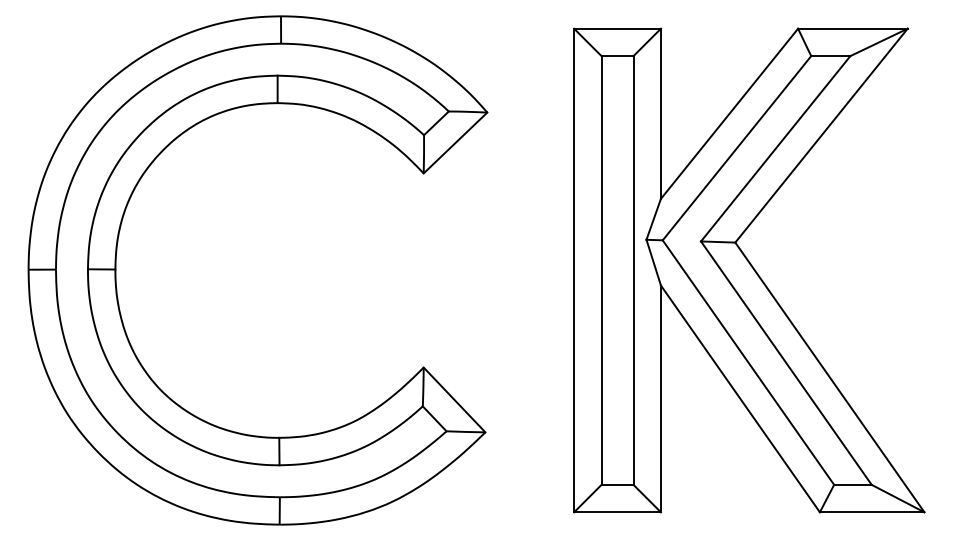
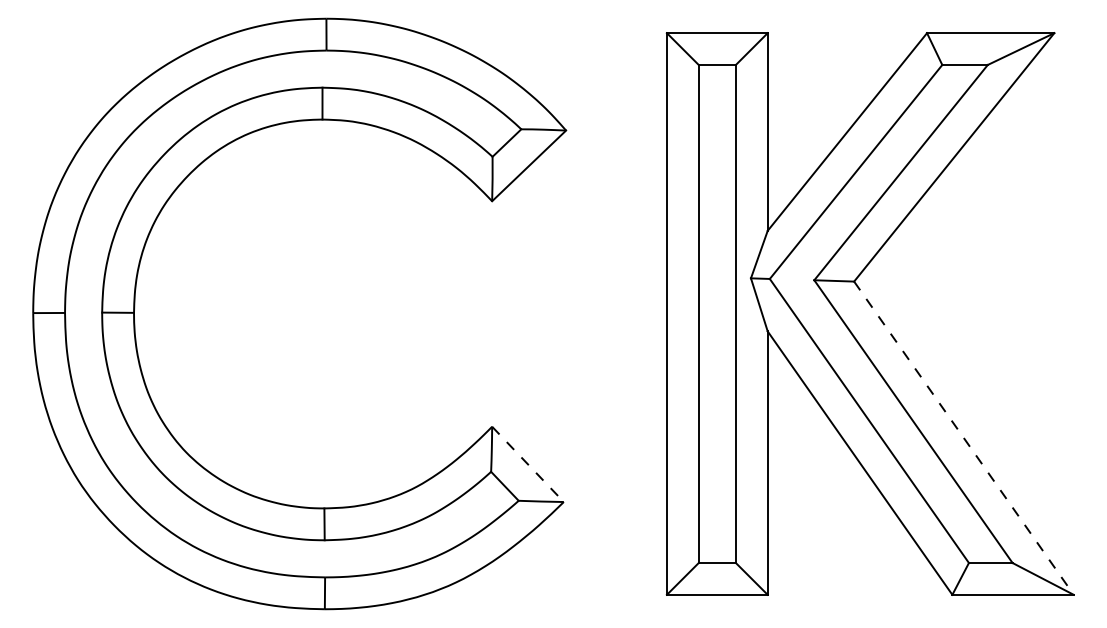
line: (829, 377) -> (963, 438), solid -> dashed
line: (454, 399) -> (527, 463), solid -> dashed

